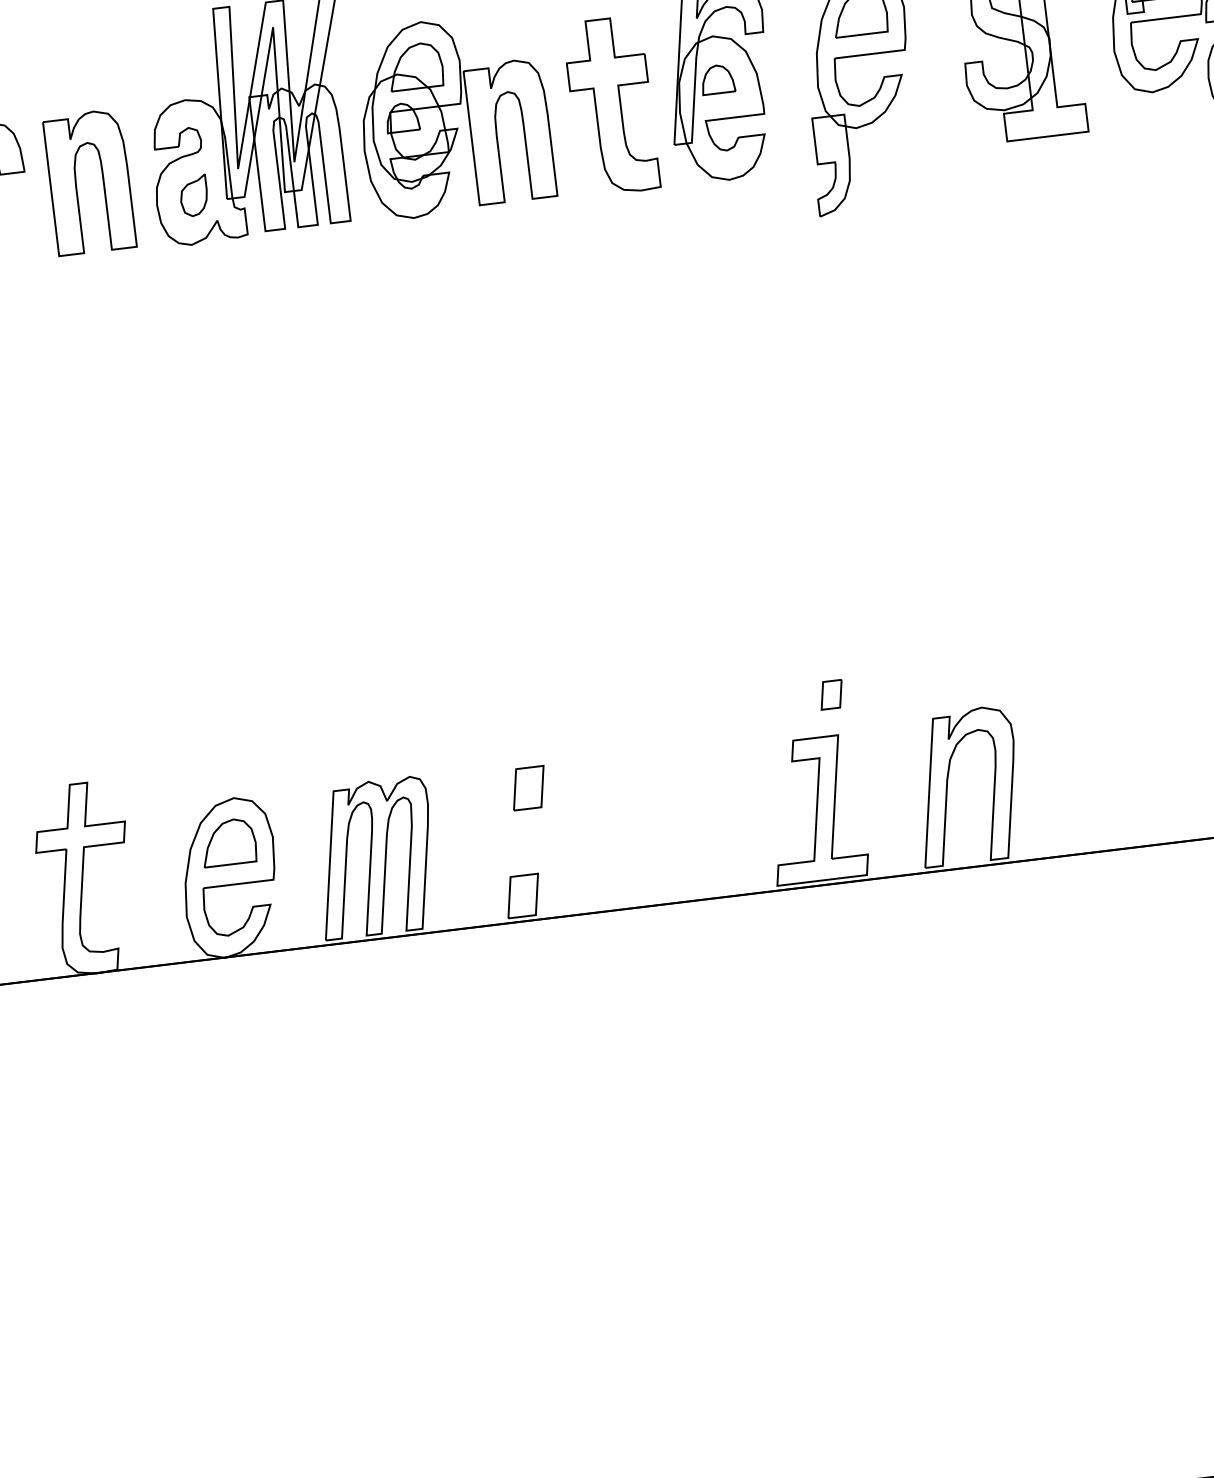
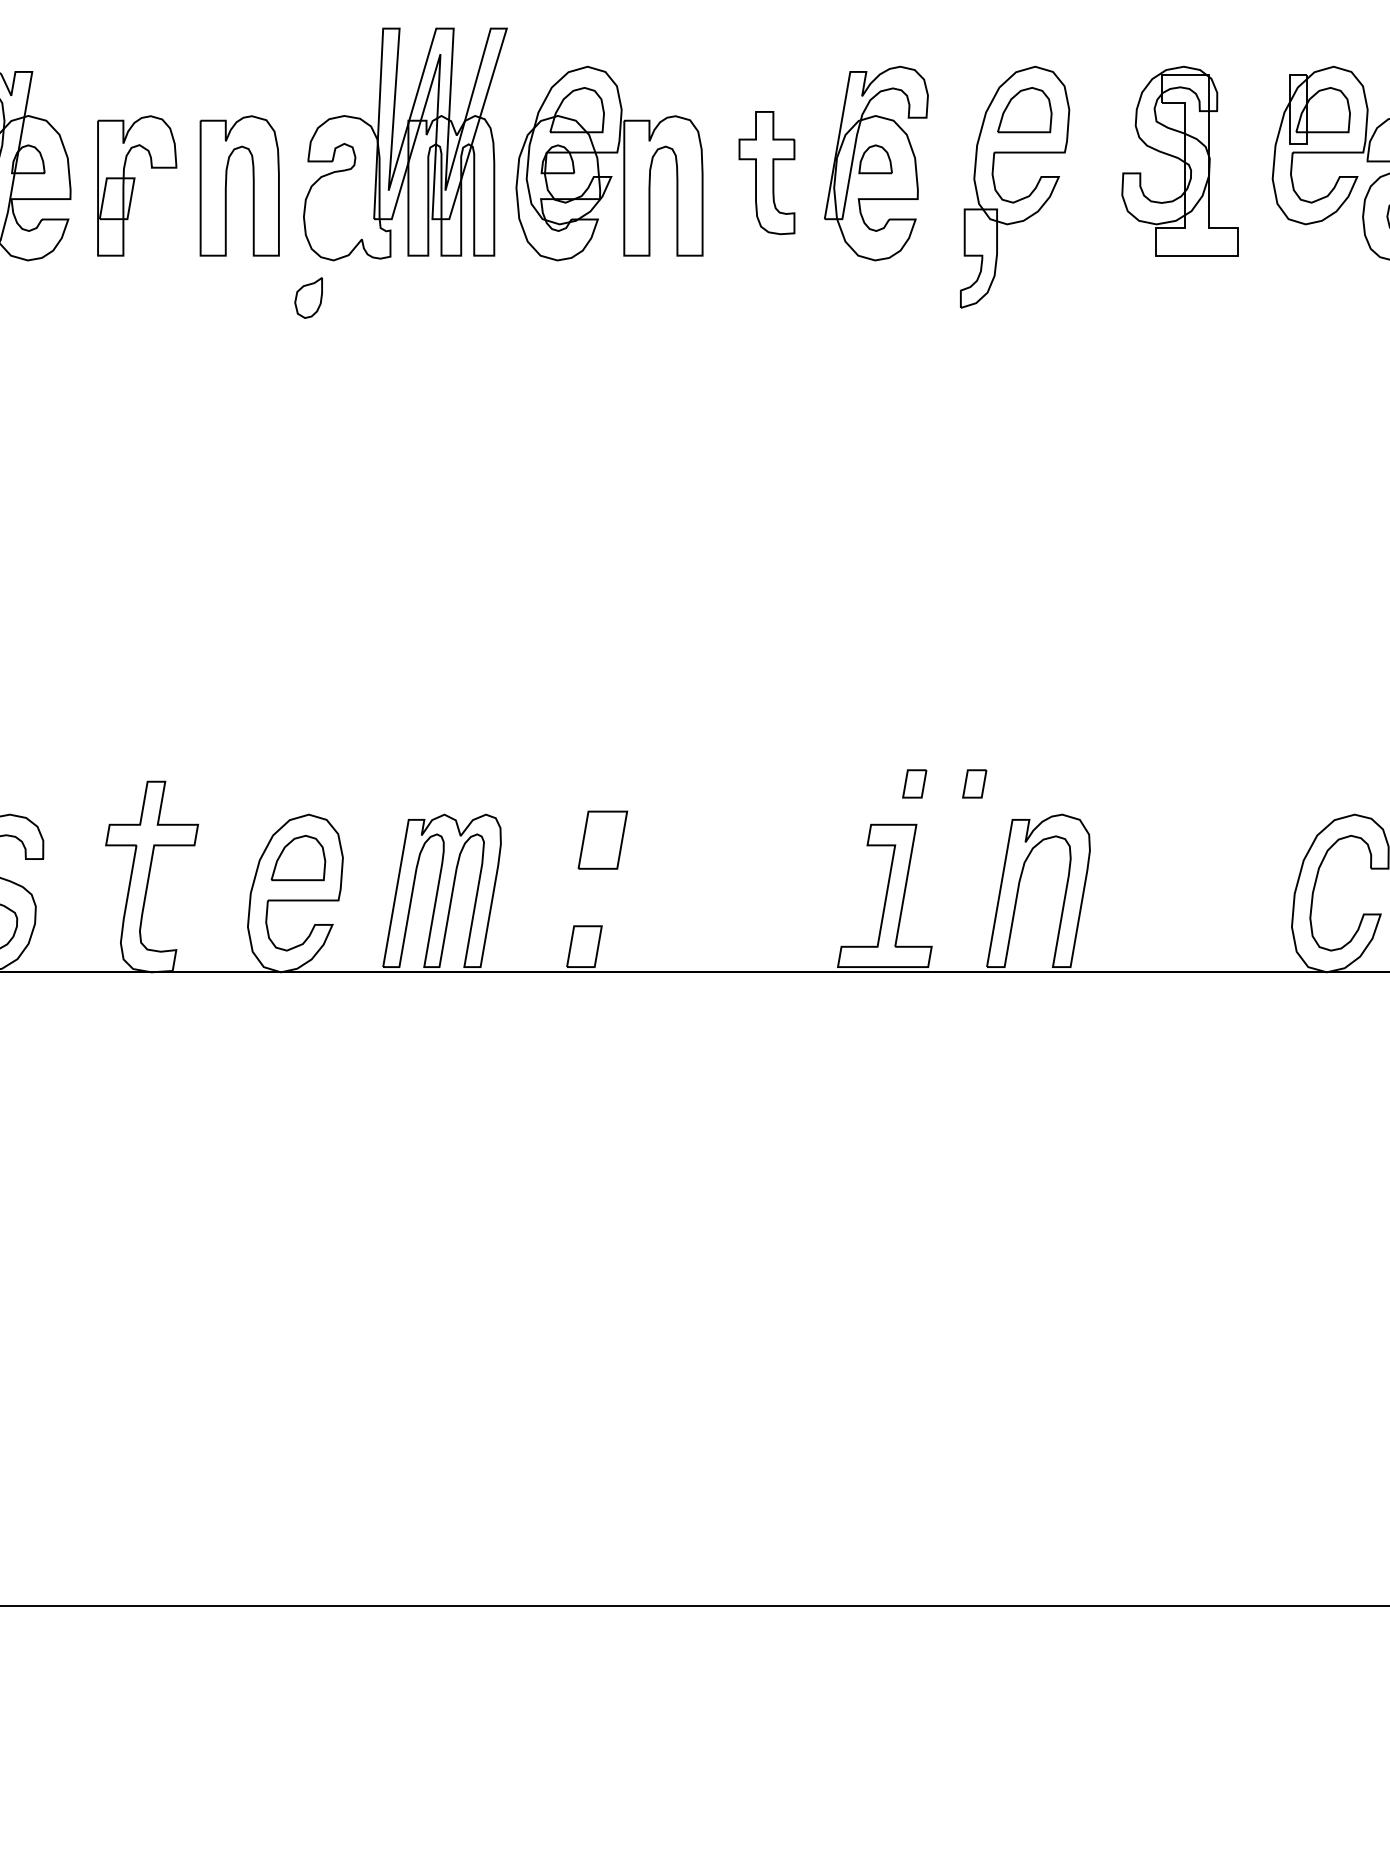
part: (610, 105) -> (766, 172), size x0.7
part: (193, 195) -> (308, 297), moved
part: (890, 687) -> (974, 783), added
part: (528, 788) -> (602, 840), size x1.4

